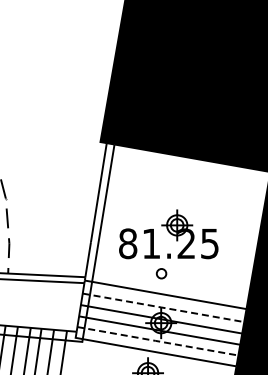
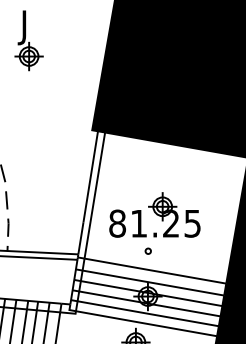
part: (31, 44) -> (28, 40), added
part: (161, 273) -> (148, 250), size x0.62
line: (163, 307) -> (150, 282), dashed -> solid
line: (157, 341) -> (144, 313), dashed -> solid

